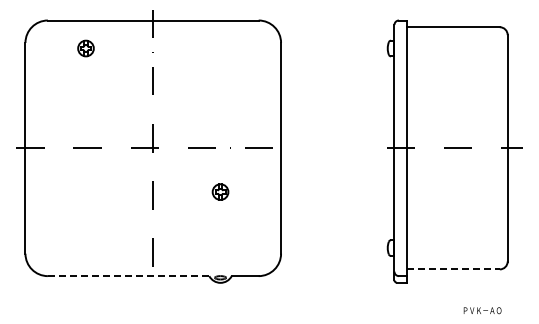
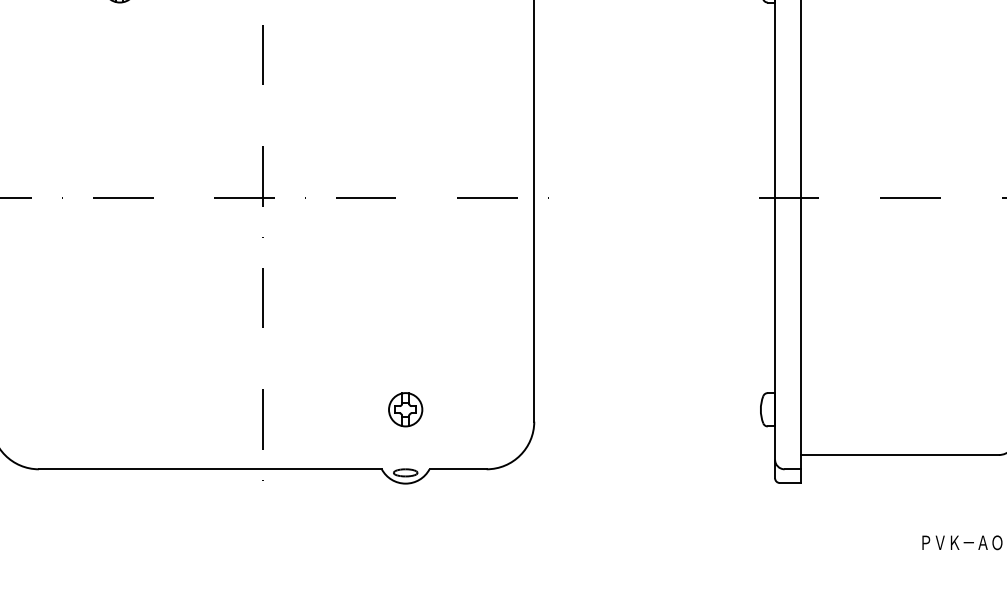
part: (220, 191) -> (405, 408), moved
line: (453, 269) -> (900, 455), dashed -> solid
line: (128, 276) -> (210, 470), dashed -> solid

